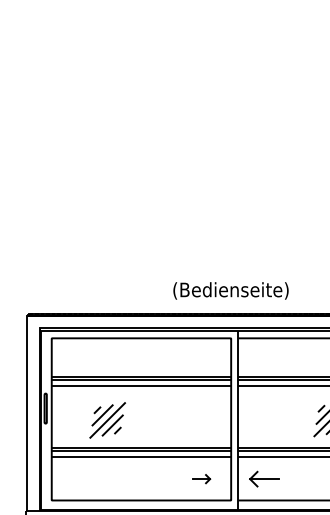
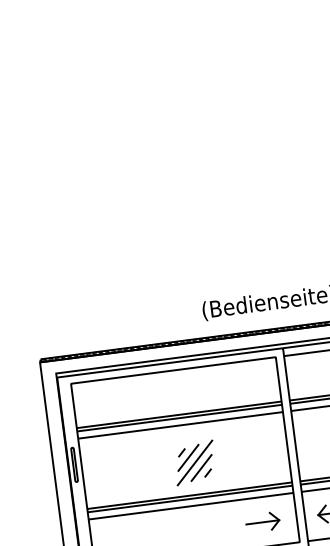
part: (107, 420) -> (194, 463), moved
part: (201, 478) -> (262, 521), size x1.67

